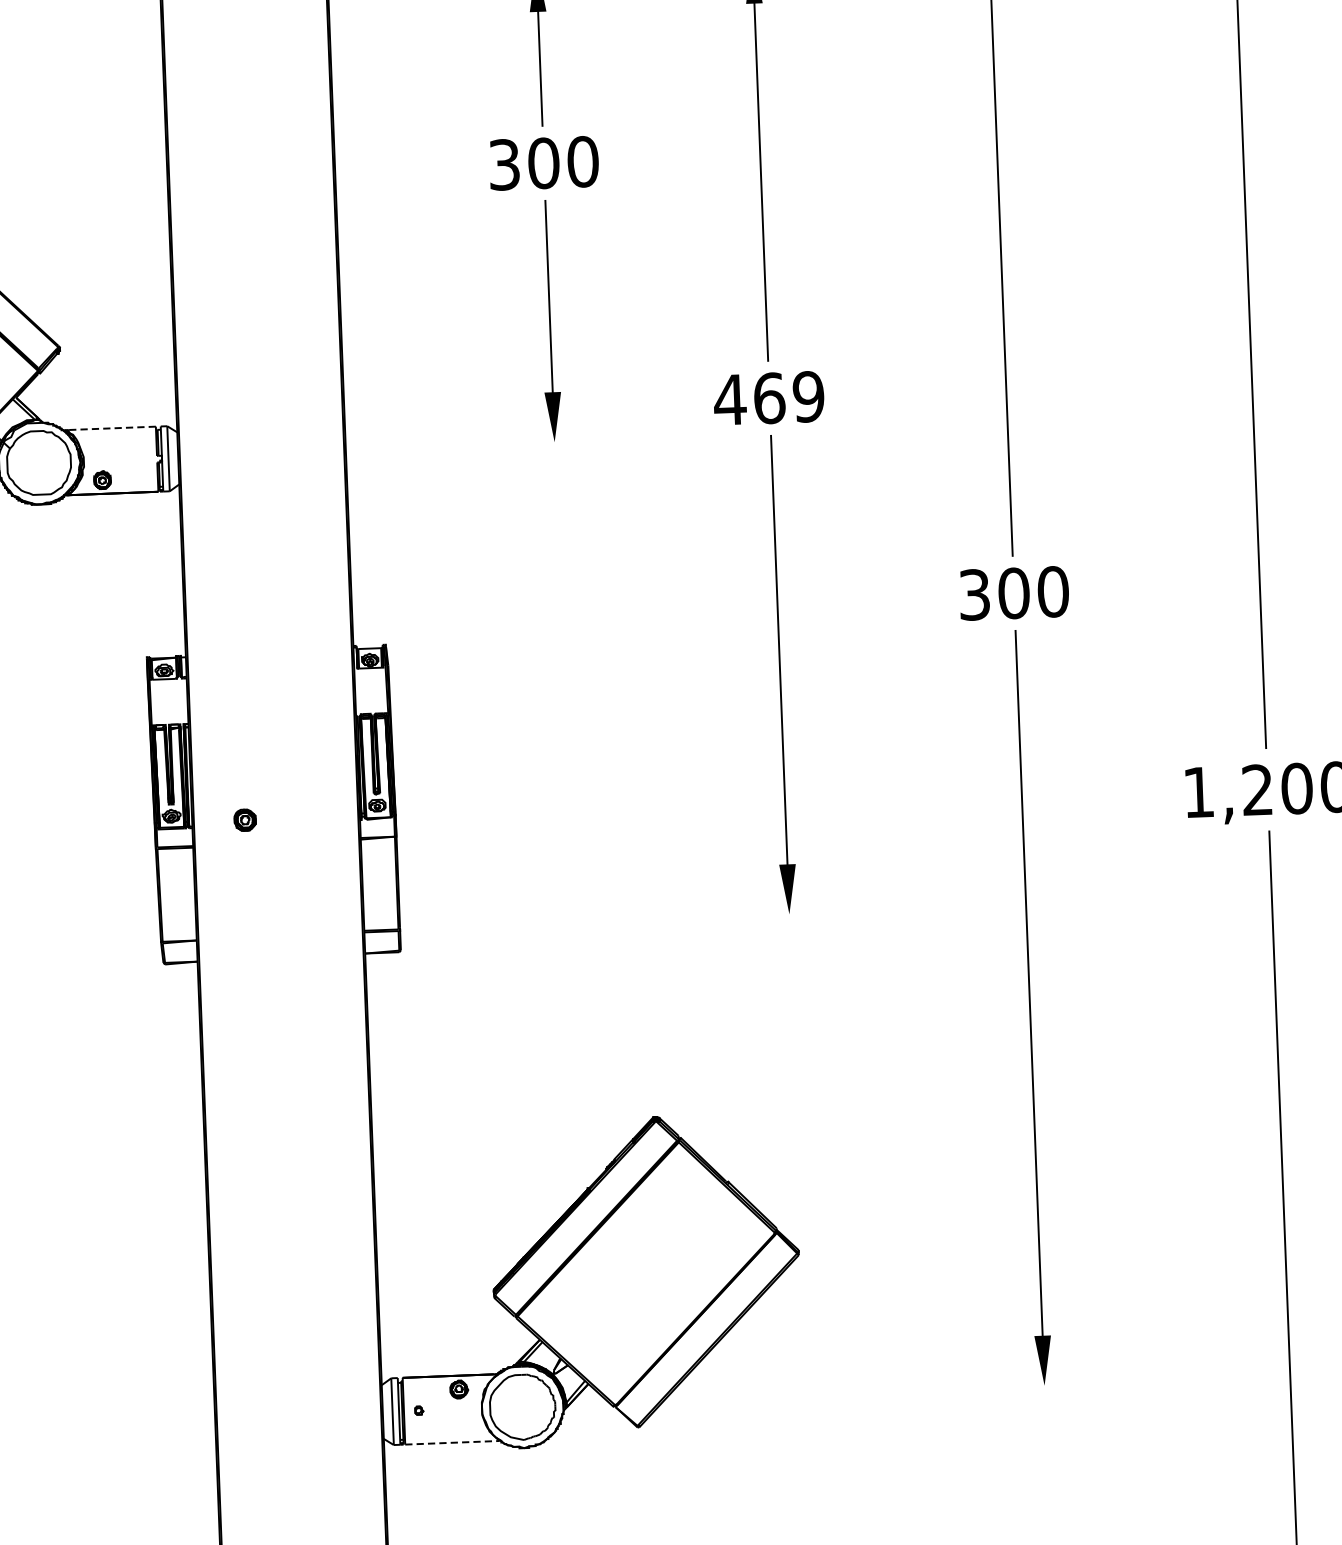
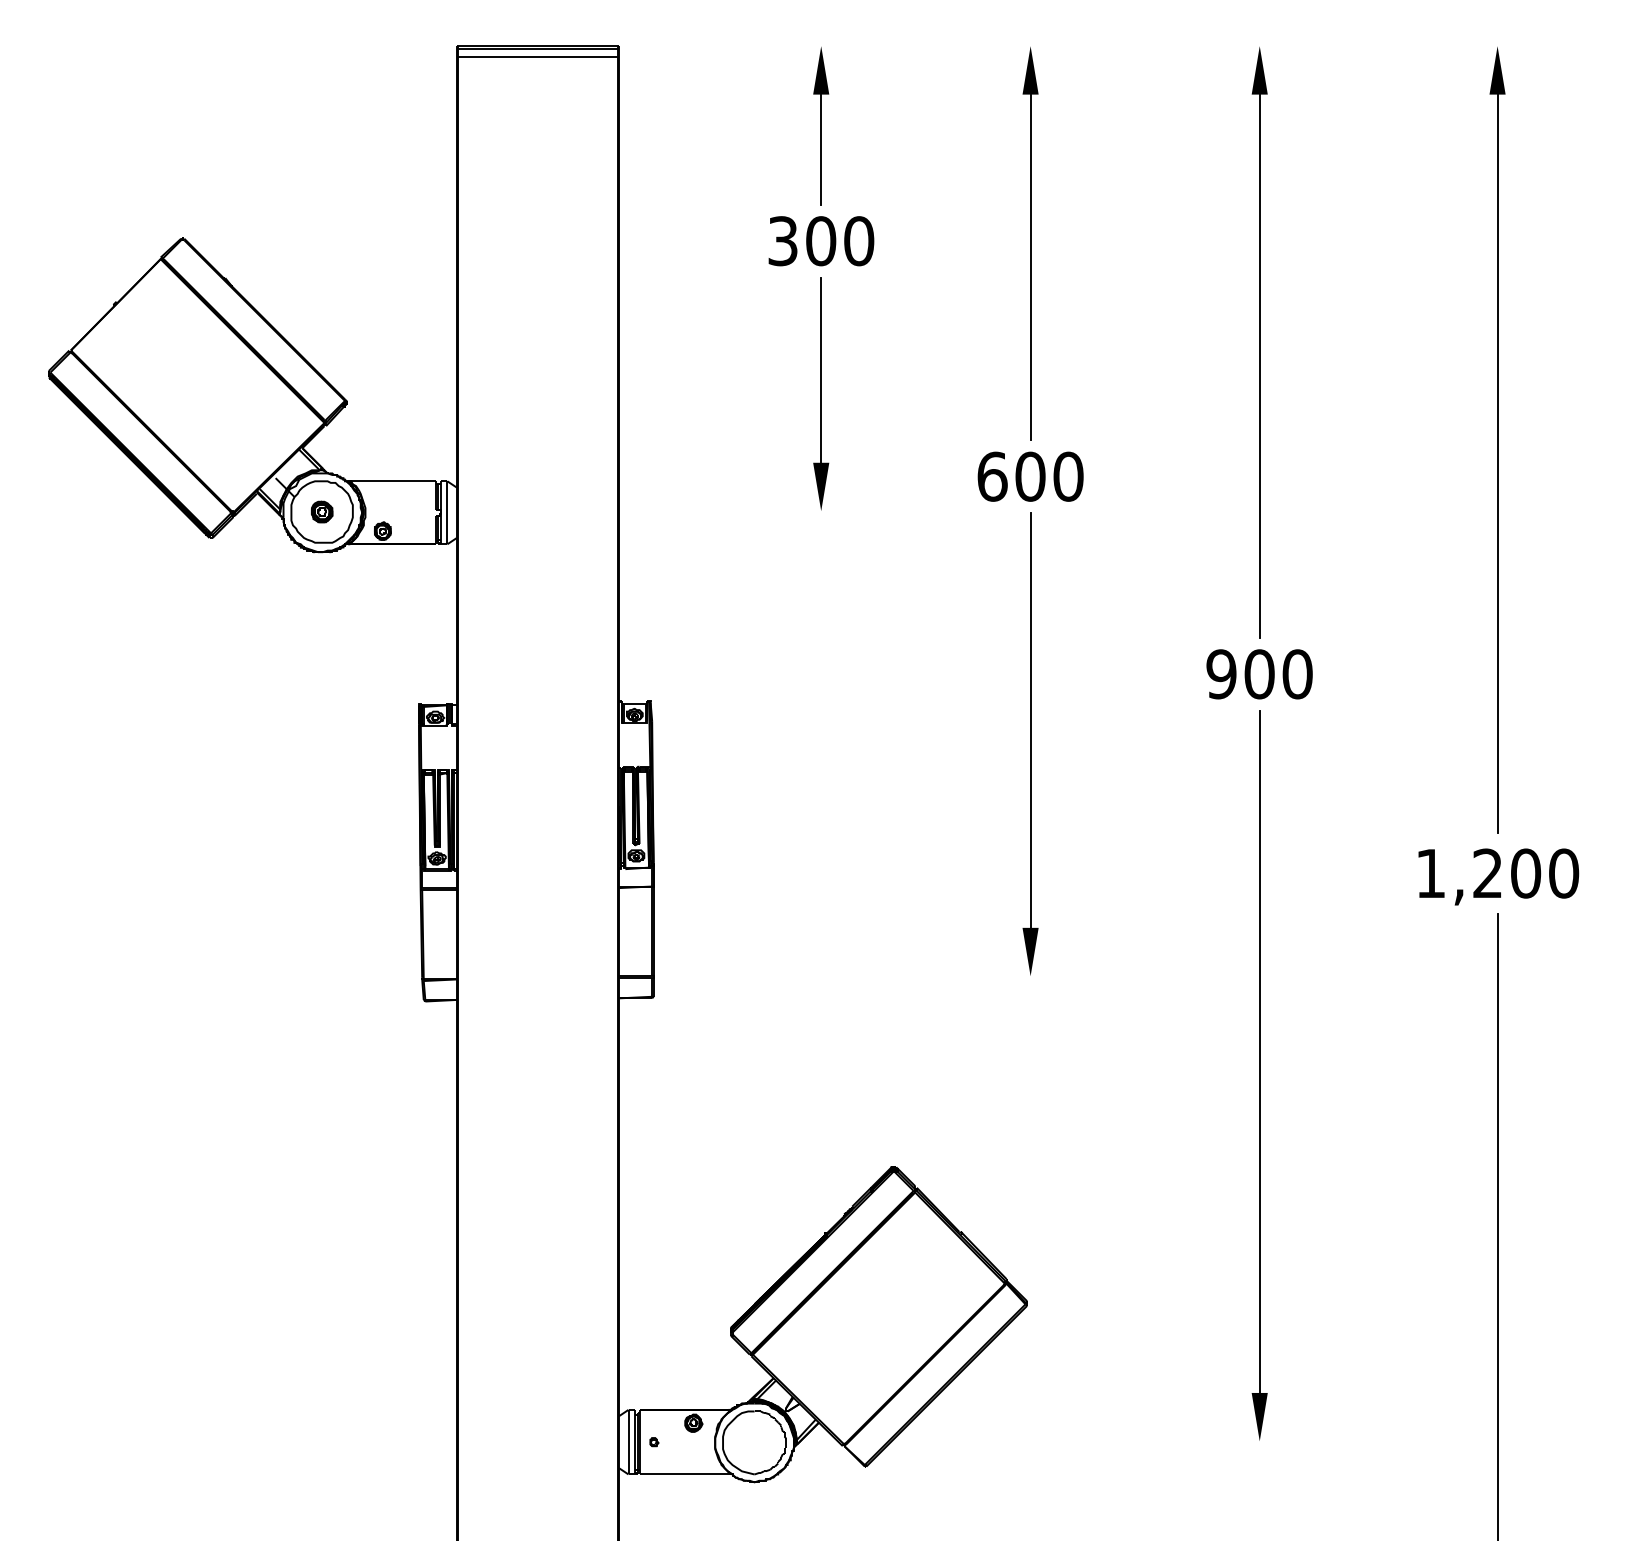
text: (768, 398) -> (1029, 476), 469 -> 600
line: (109, 428) -> (391, 481), dashed -> solid
text: (974, 595) -> (1221, 674), 300 -> 900
part: (245, 819) -> (322, 511), moved
line: (452, 1442) -> (685, 1474), dashed -> solid

